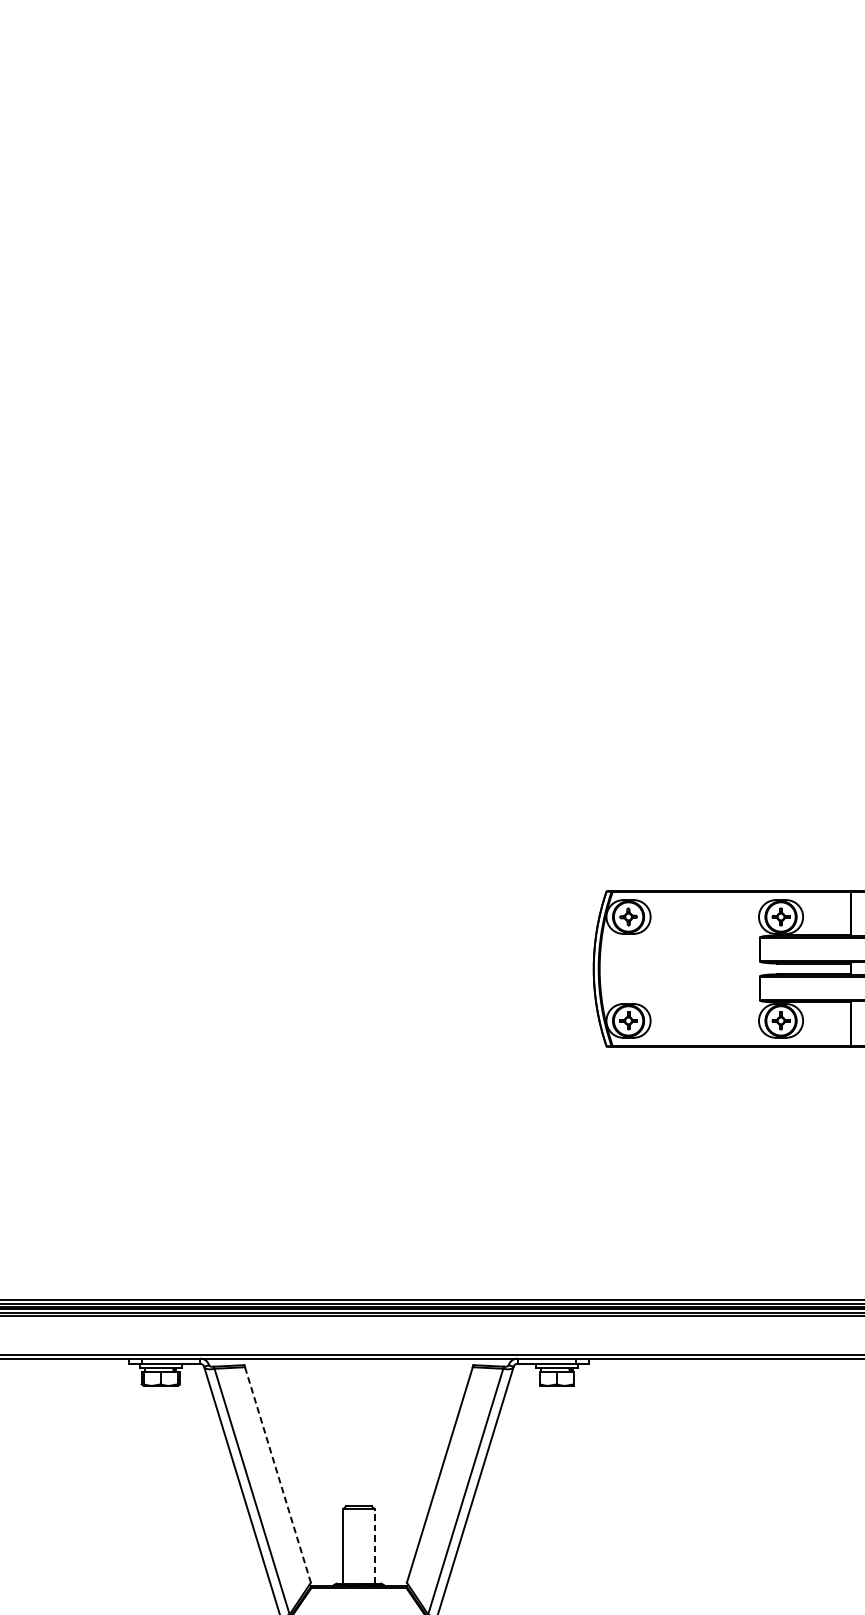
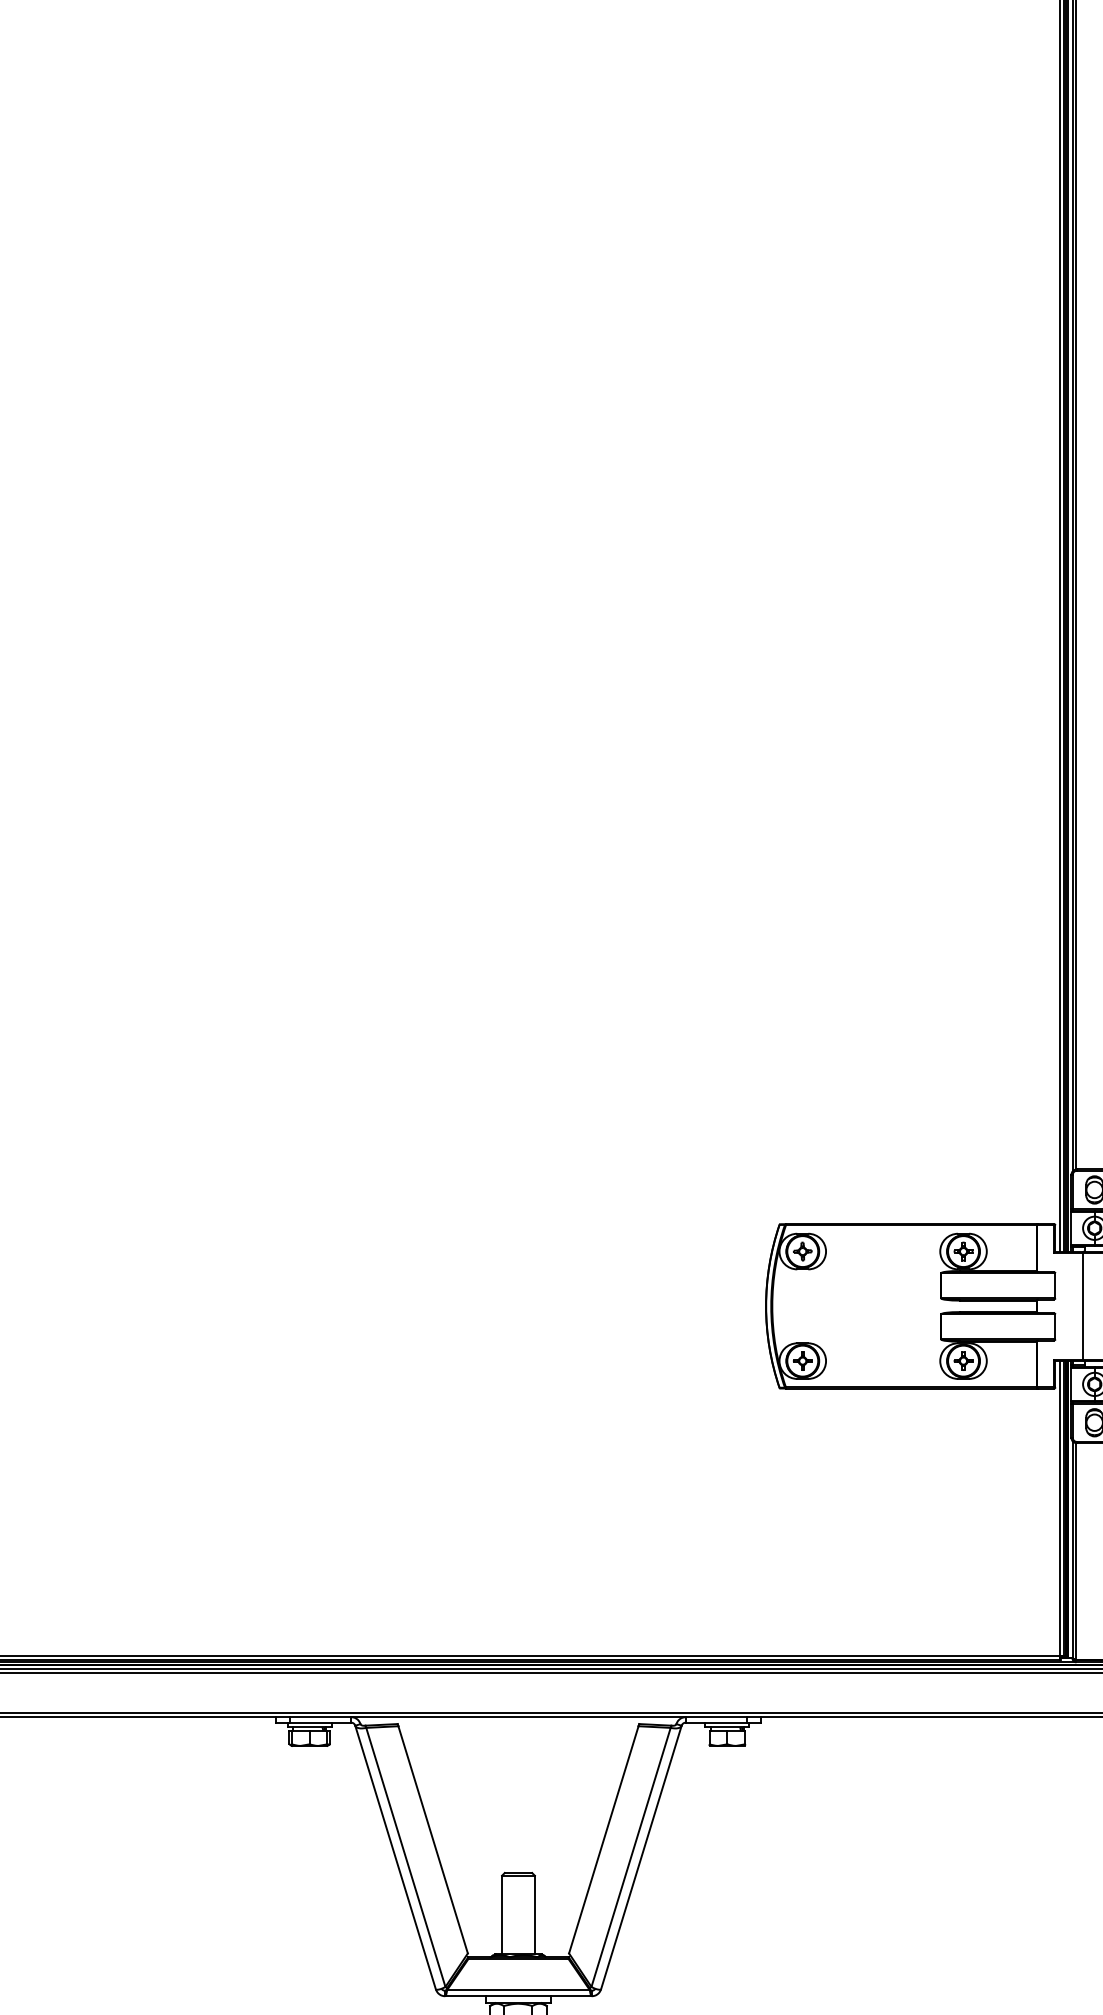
line: (278, 1474) -> (433, 1839), dashed -> solid
line: (374, 1545) -> (534, 1914), dashed -> solid

